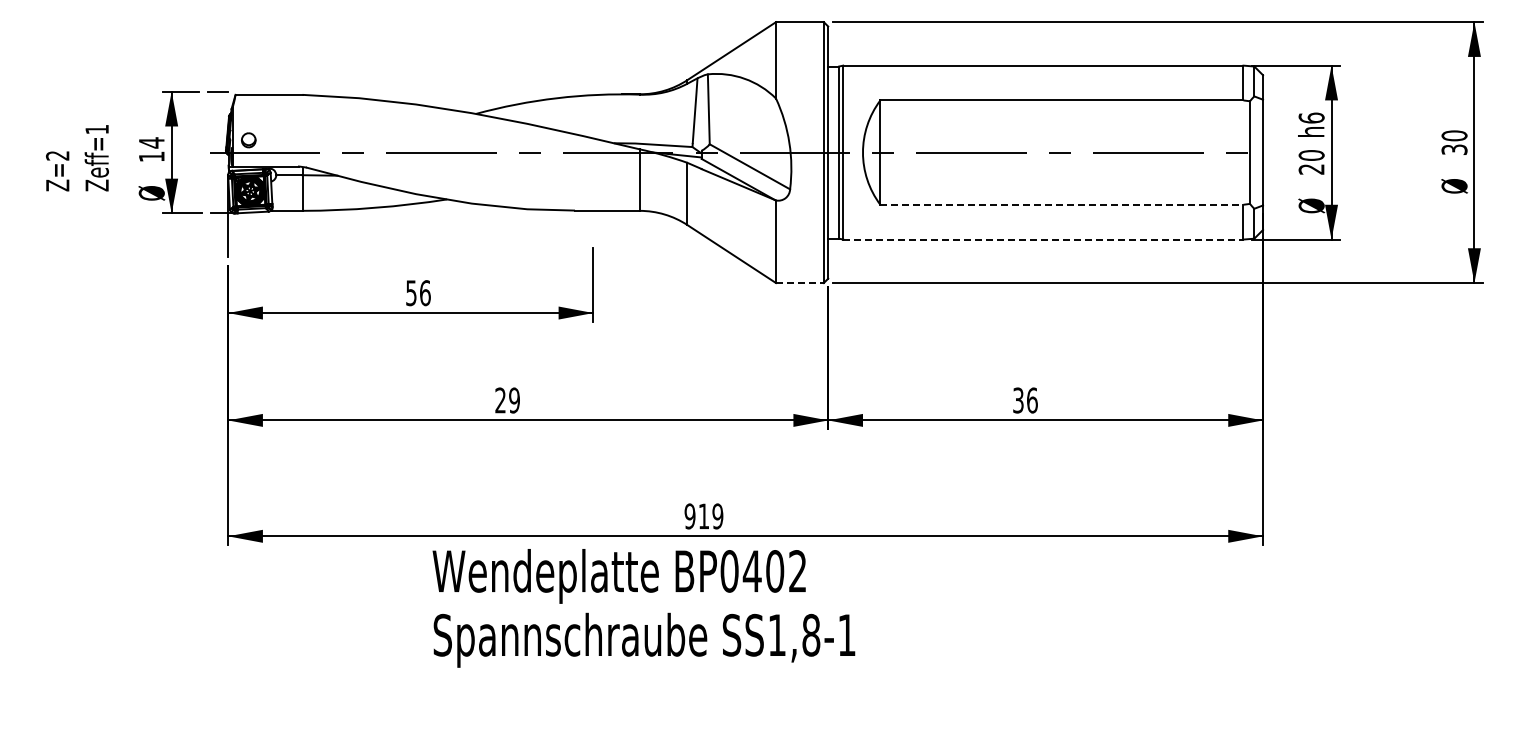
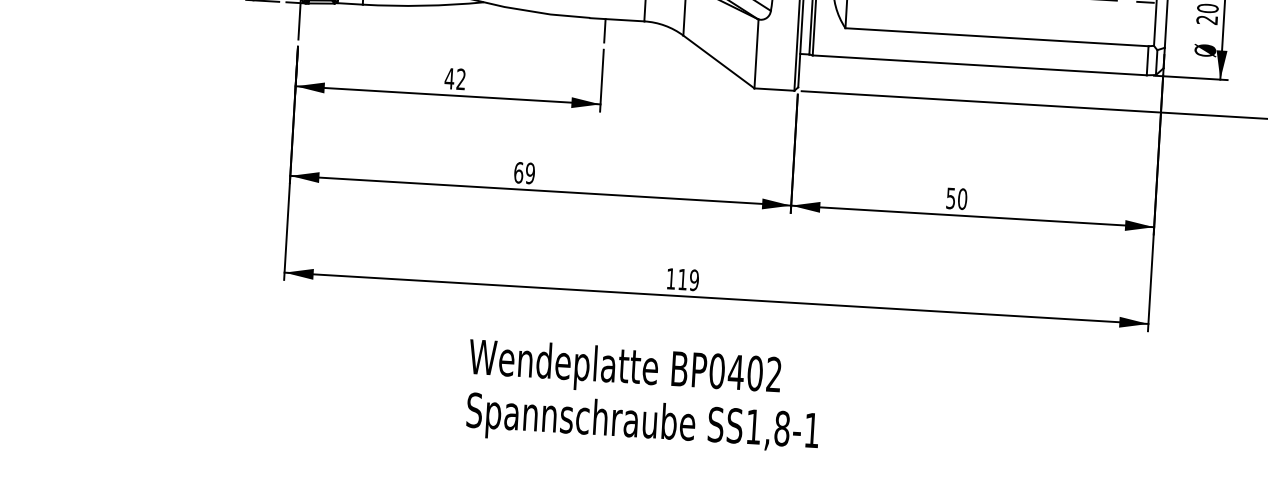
line: (1061, 204) -> (996, 36), dashed -> solid
line: (593, 224) -> (605, 30), added
line: (1043, 239) -> (979, 65), dashed -> solid
line: (799, 283) -> (774, 89), dashed -> solid
text: (417, 293) -> (454, 79), 56 -> 42
text: (500, 400) -> (518, 172), 29 -> 69
text: (1025, 400) -> (956, 198), 36 -> 50
text: (689, 516) -> (670, 278), 919 -> 119
text: (643, 608) -> (643, 397), moved

